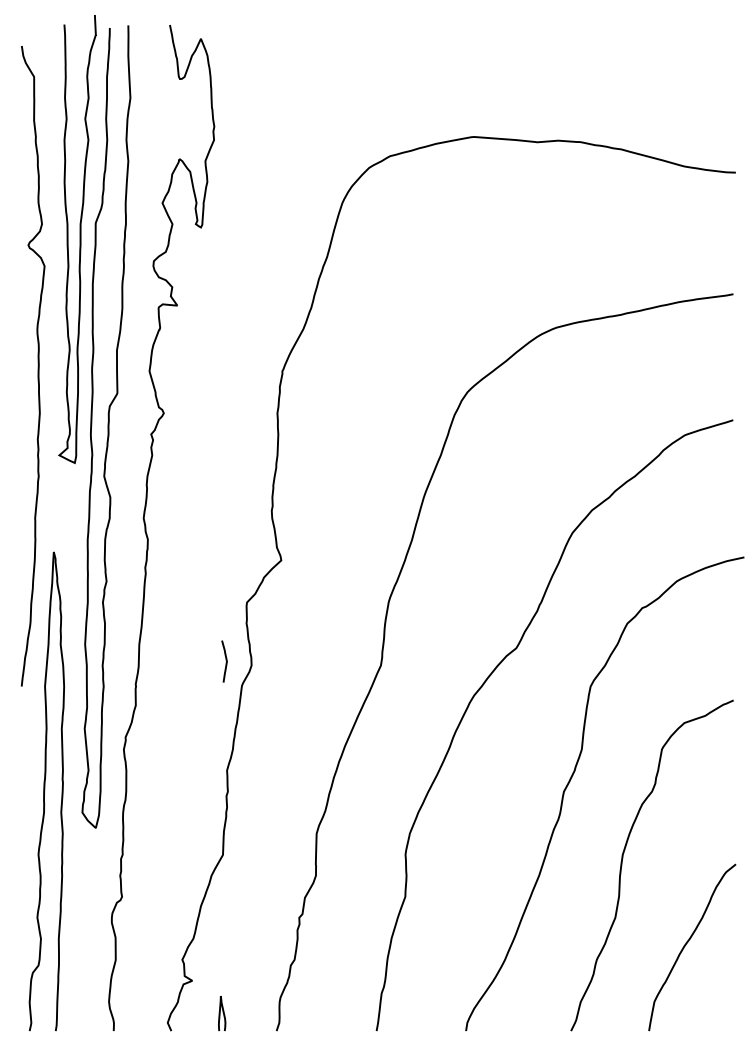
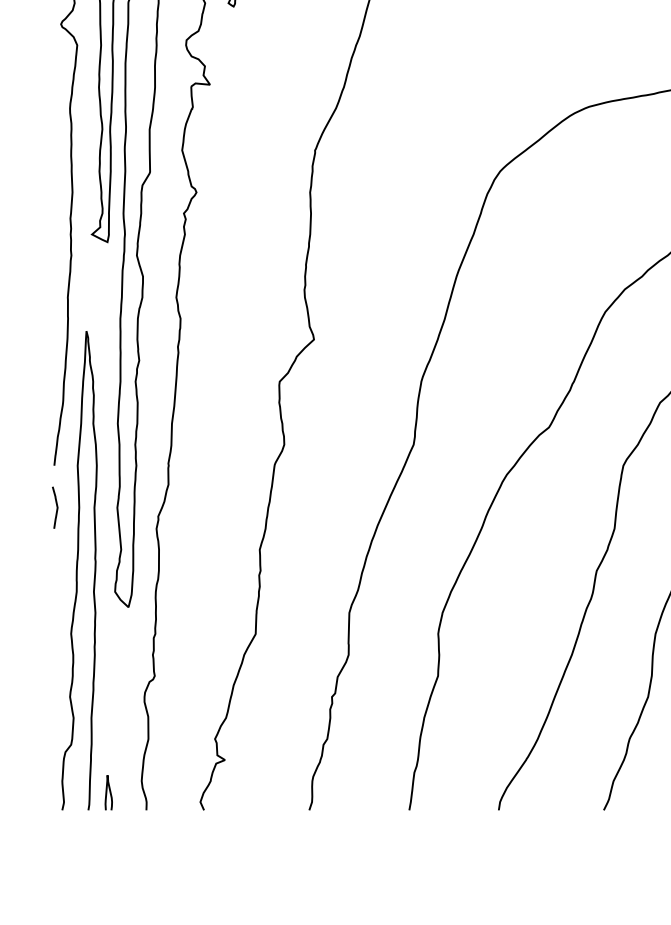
curve: (225, 660) -> (56, 506), moved
curve: (222, 1012) -> (109, 791), moved

